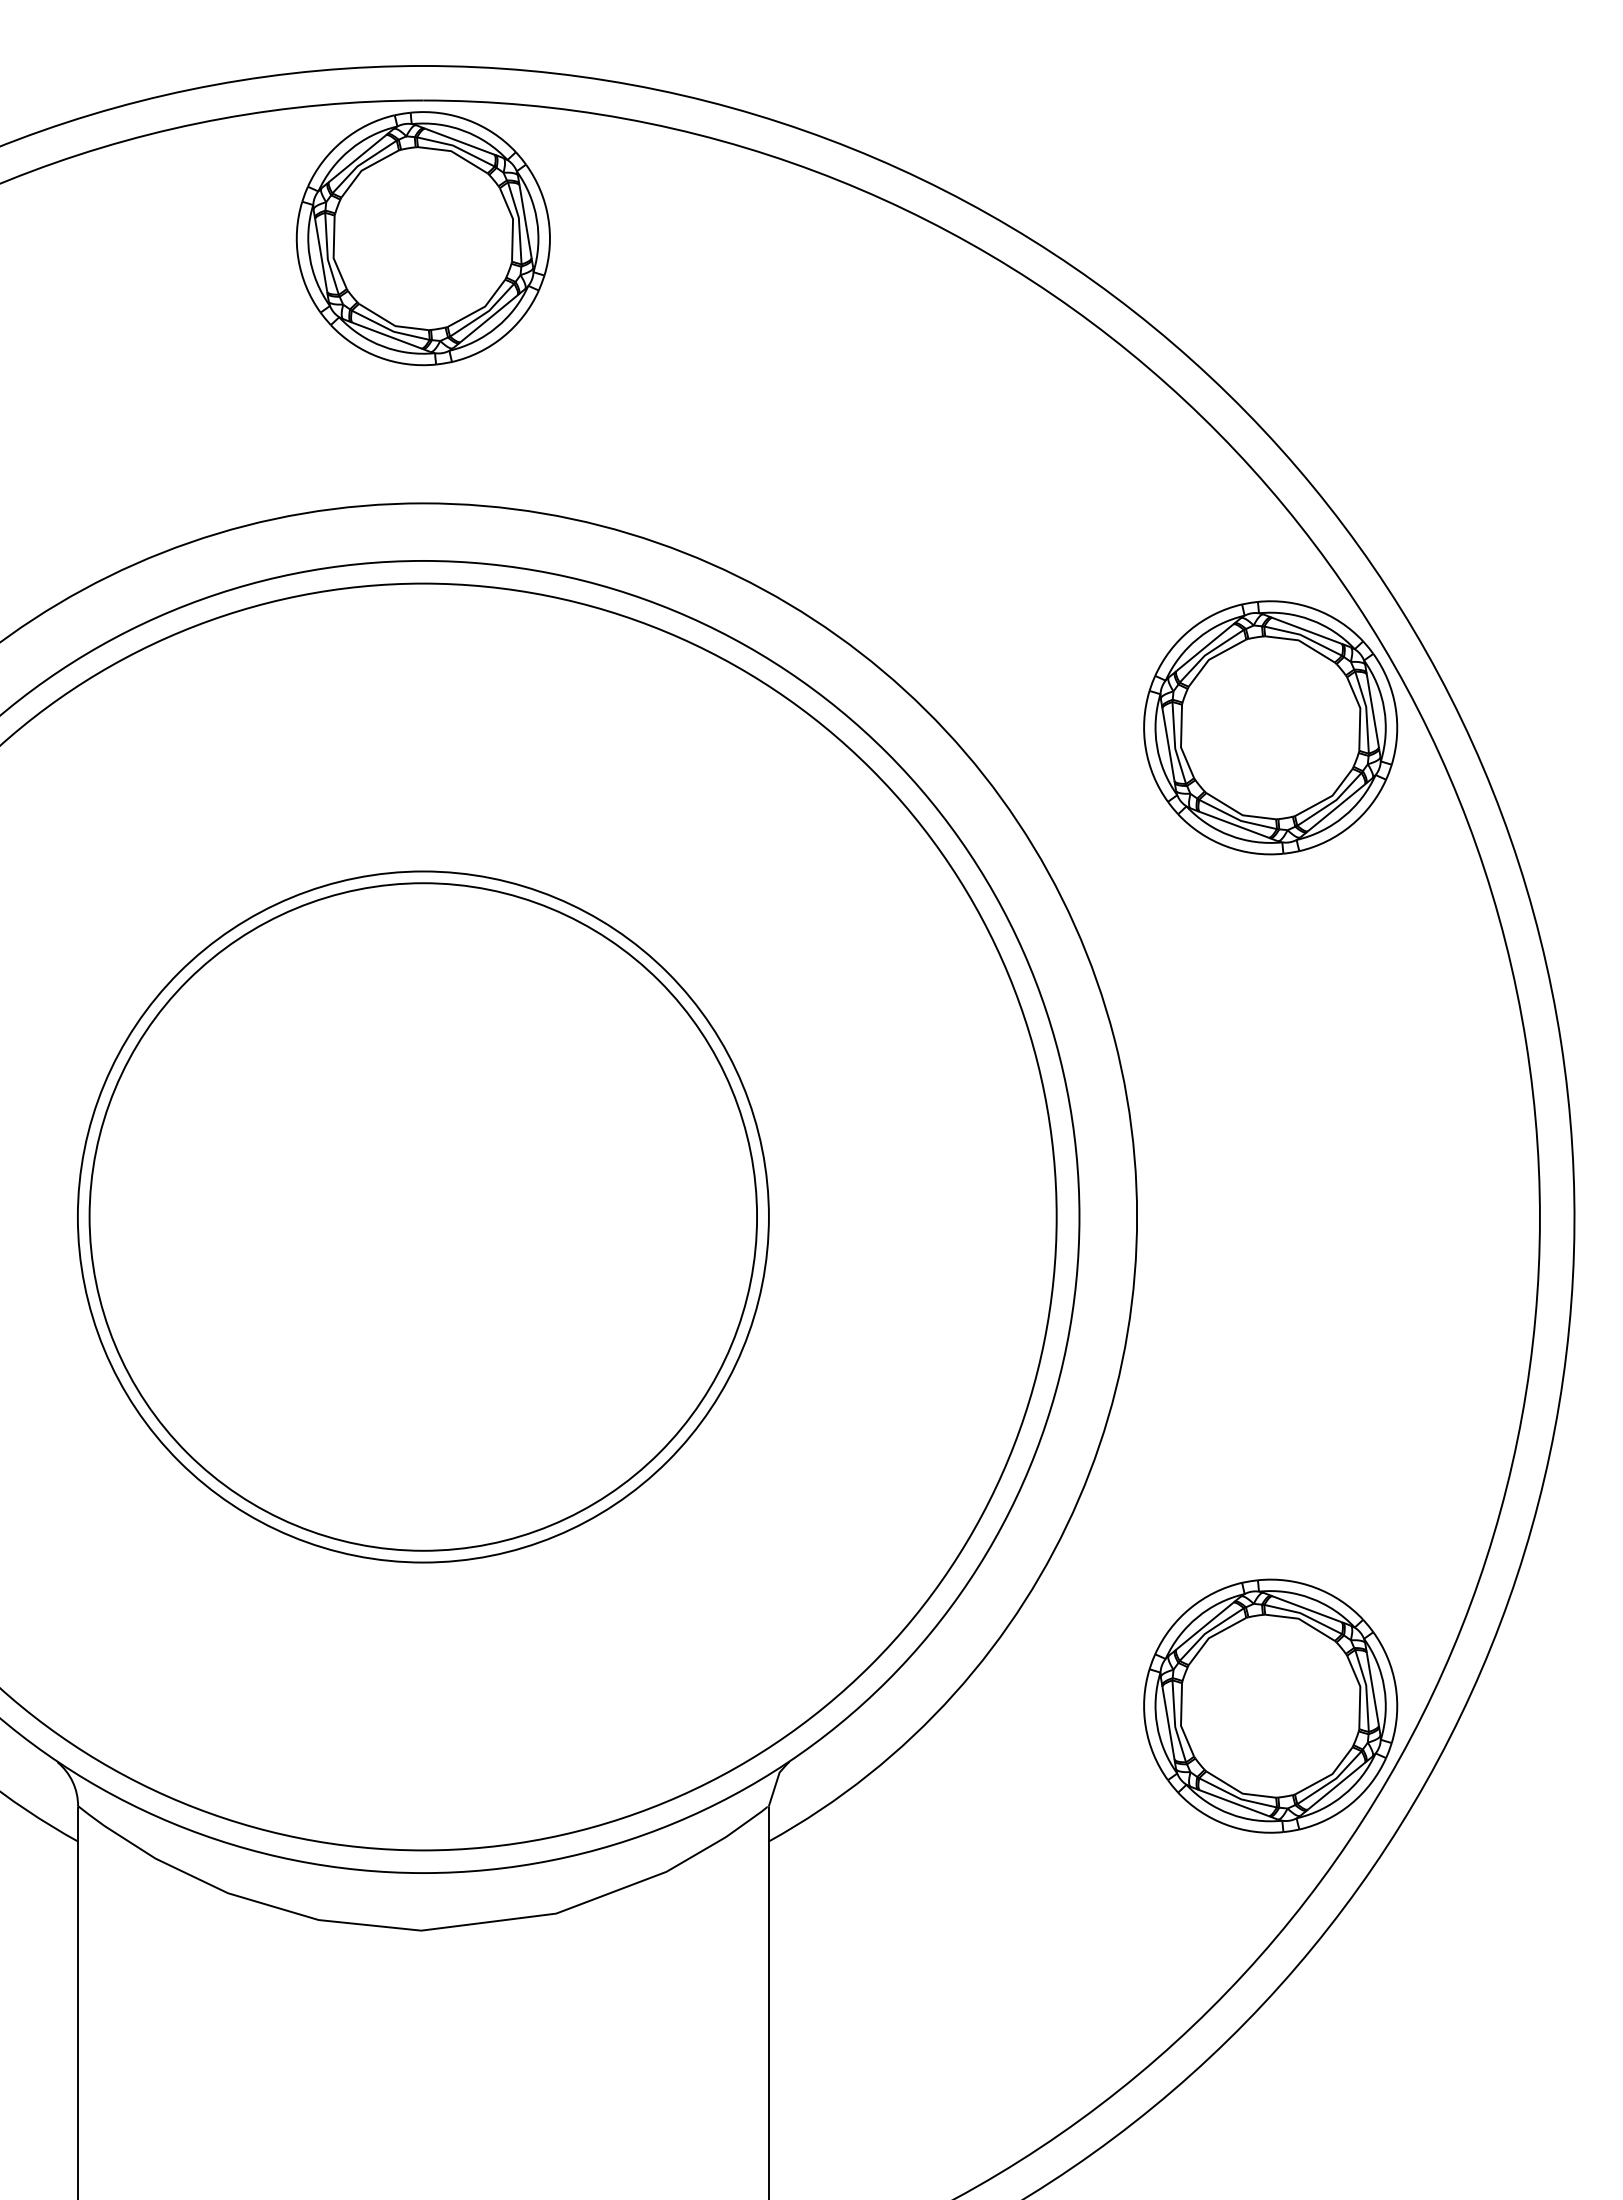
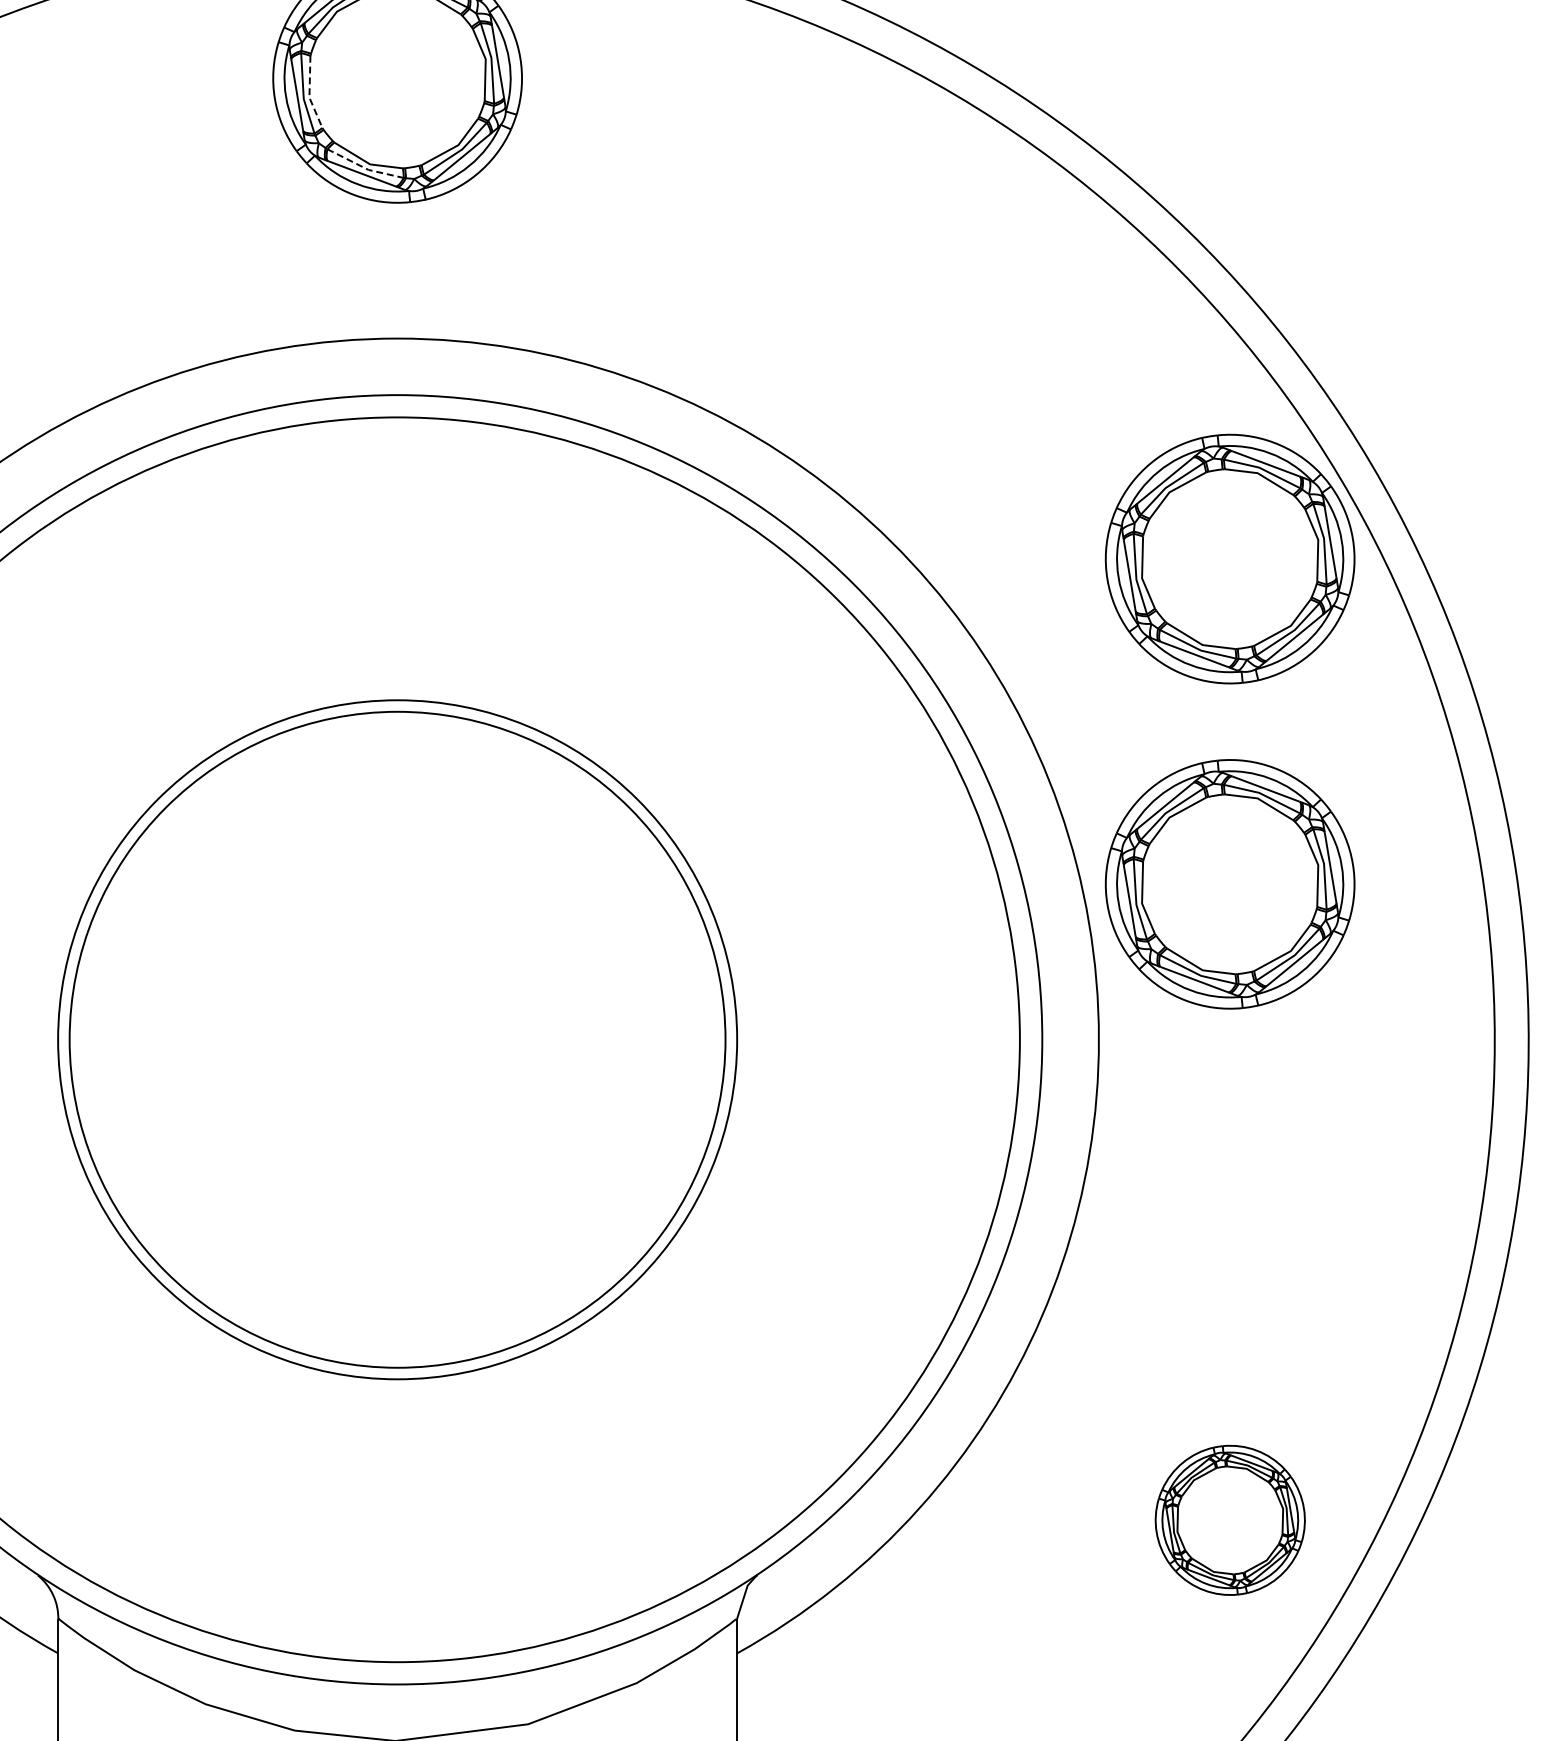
line: (333, 254) -> (309, 94), solid -> dashed
line: (390, 329) -> (365, 167), solid -> dashed
part: (1270, 1058) -> (1230, 884), added
part: (1270, 1705) -> (1230, 1519), size x0.6

